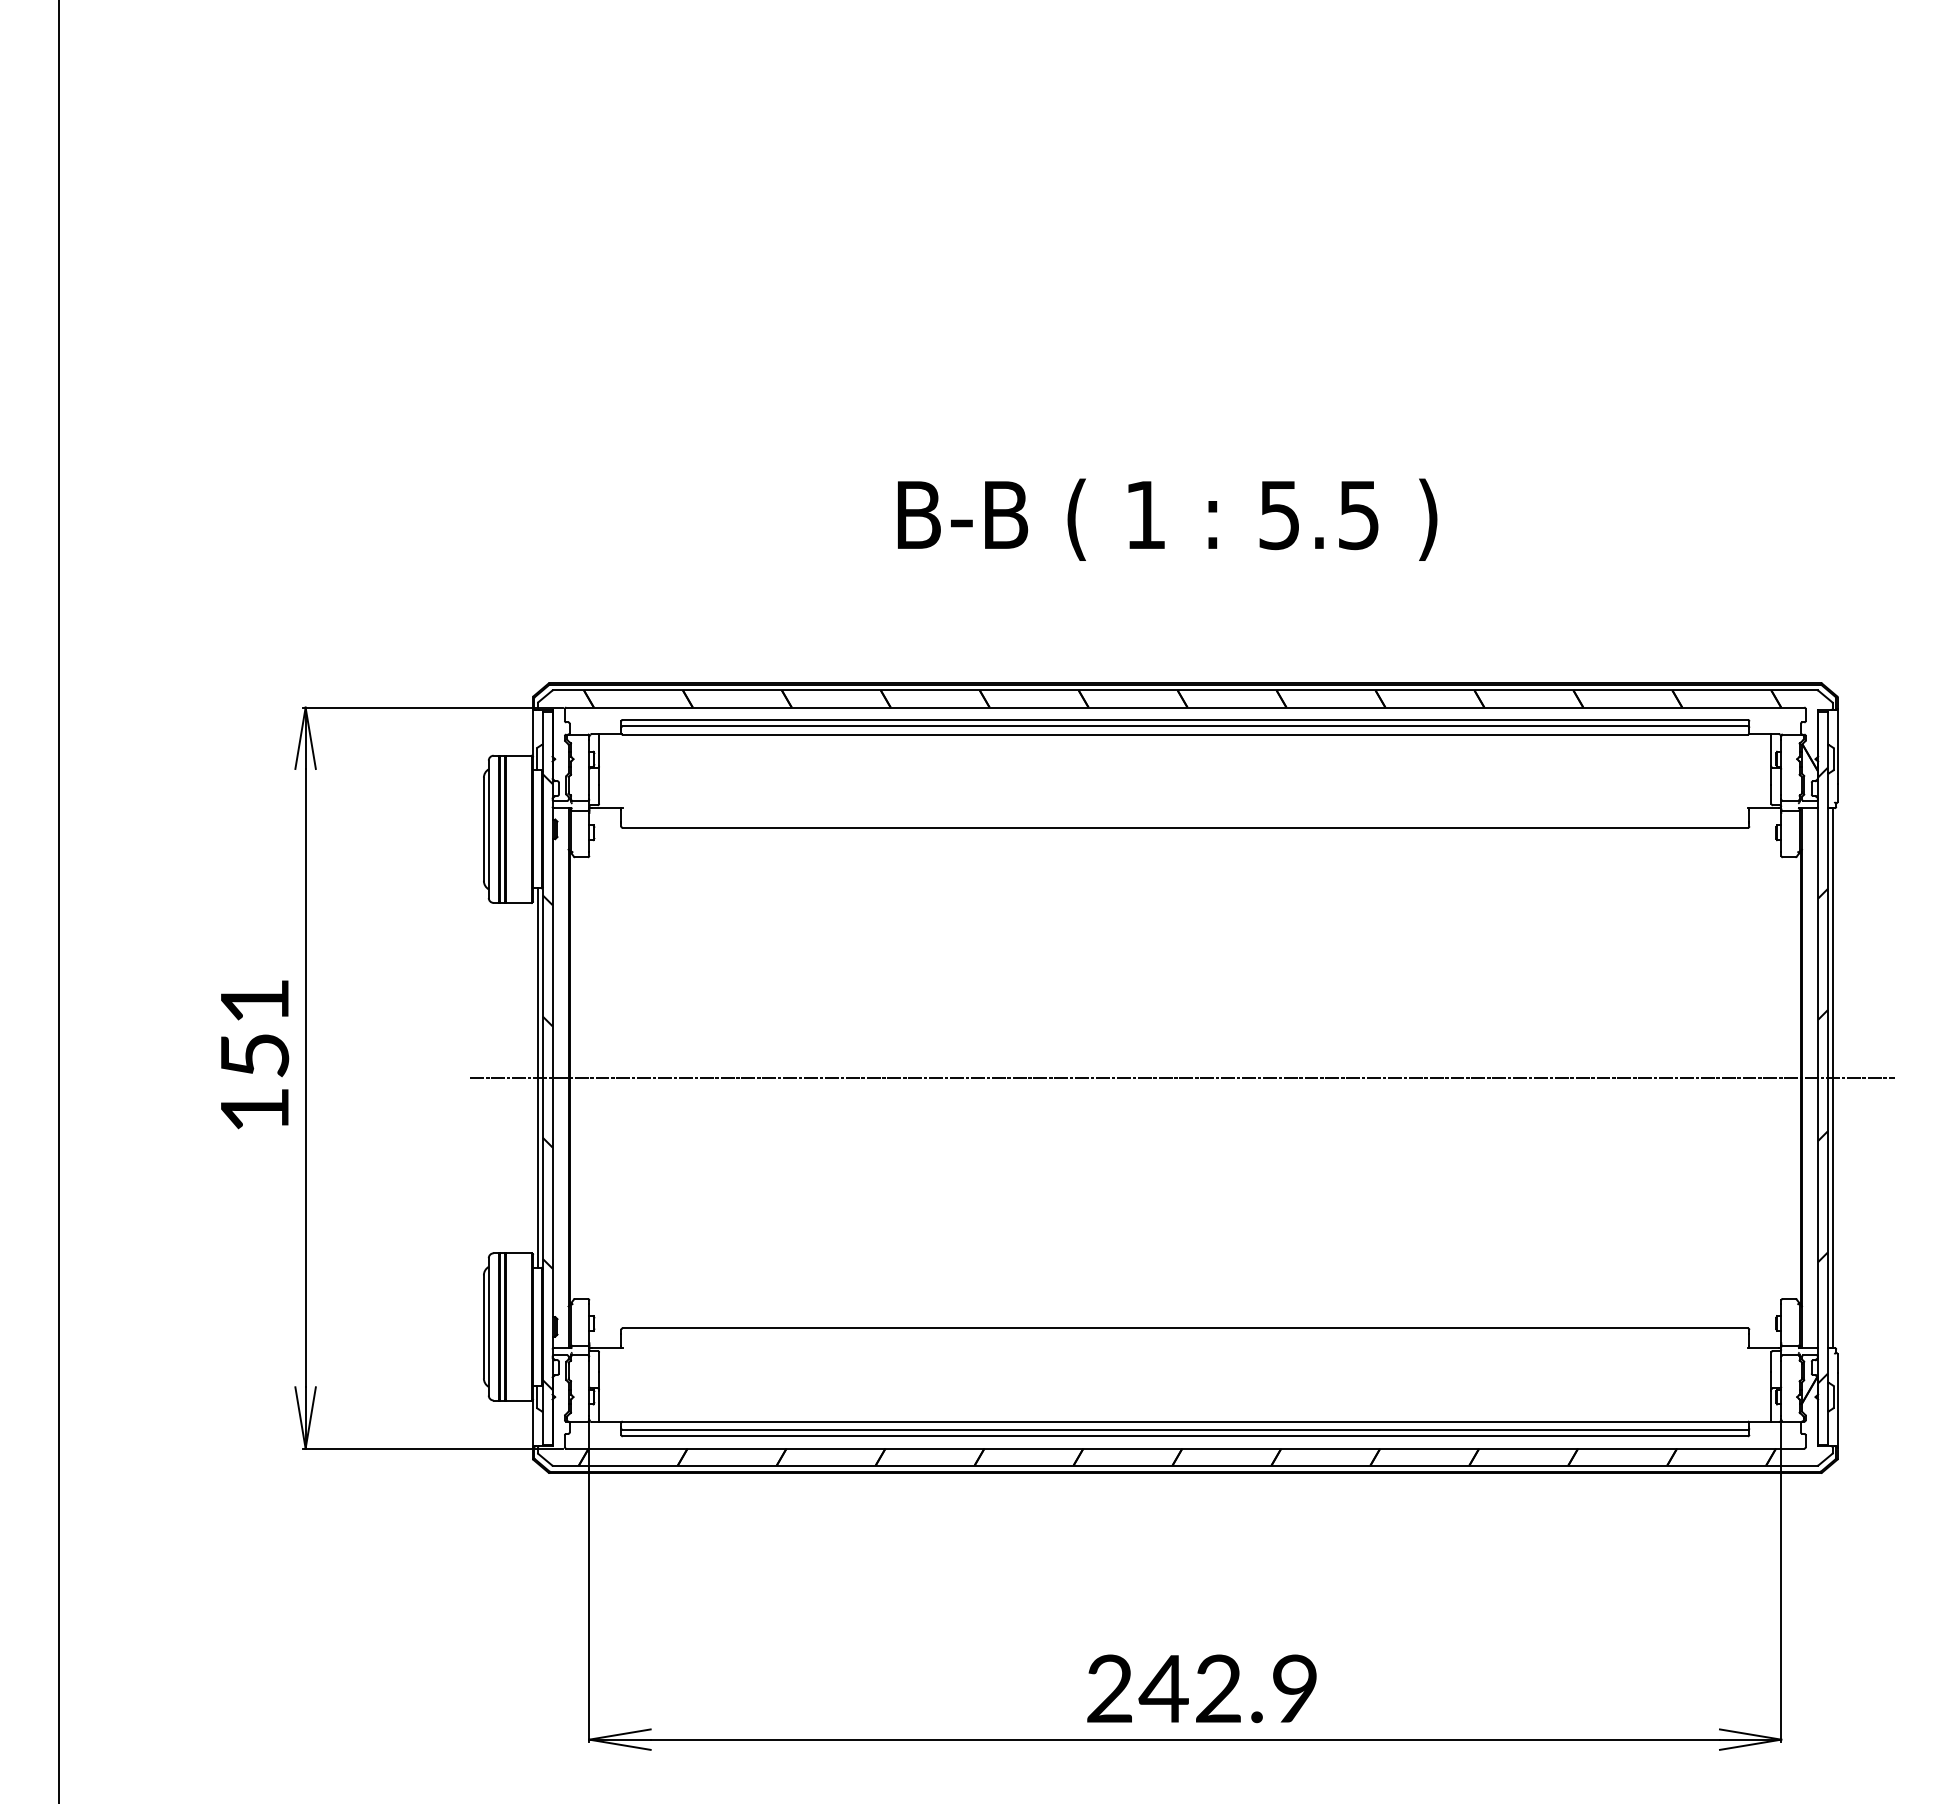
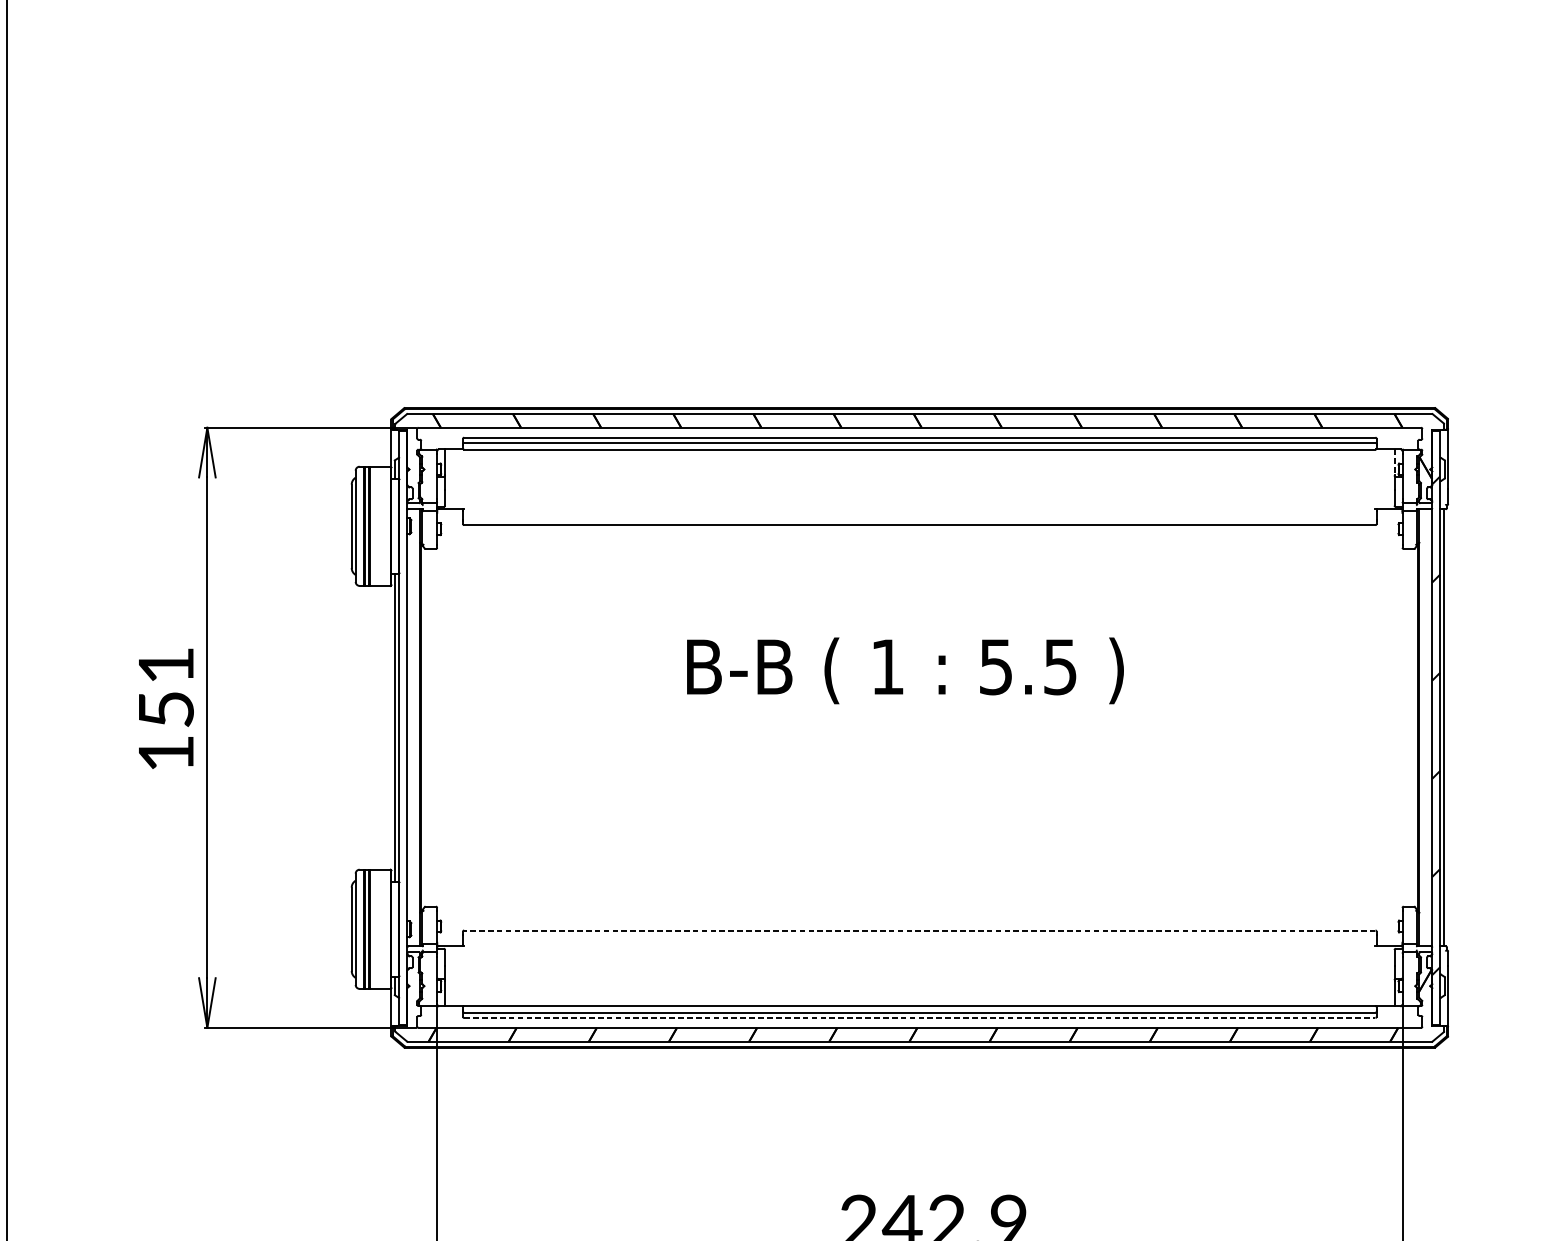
text: (1167, 519) -> (905, 670), moved
line: (1771, 749) -> (1394, 461), solid -> dashed
line: (1182, 1078) -> (917, 728), removed
hatch: (547, 1081) -> (403, 730), removed
line: (1185, 1328) -> (919, 930), solid -> dashed
line: (1185, 1436) -> (919, 1018), solid -> dashed

